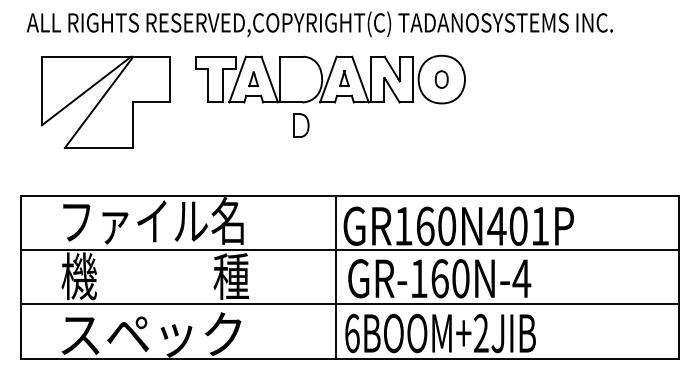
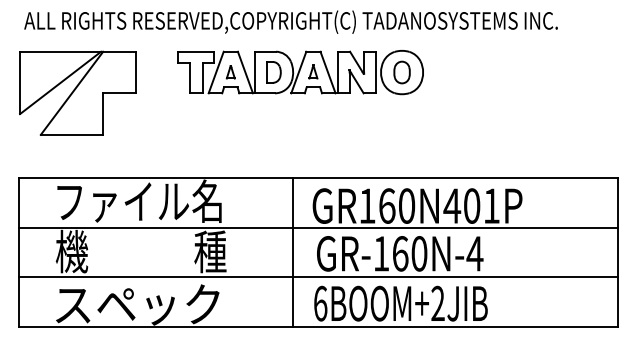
part: (441, 79) -> (401, 72), size x1.43
part: (105, 101) -> (77, 92), moved
part: (300, 125) -> (273, 72), moved
line: (335, 277) -> (292, 252), moved

